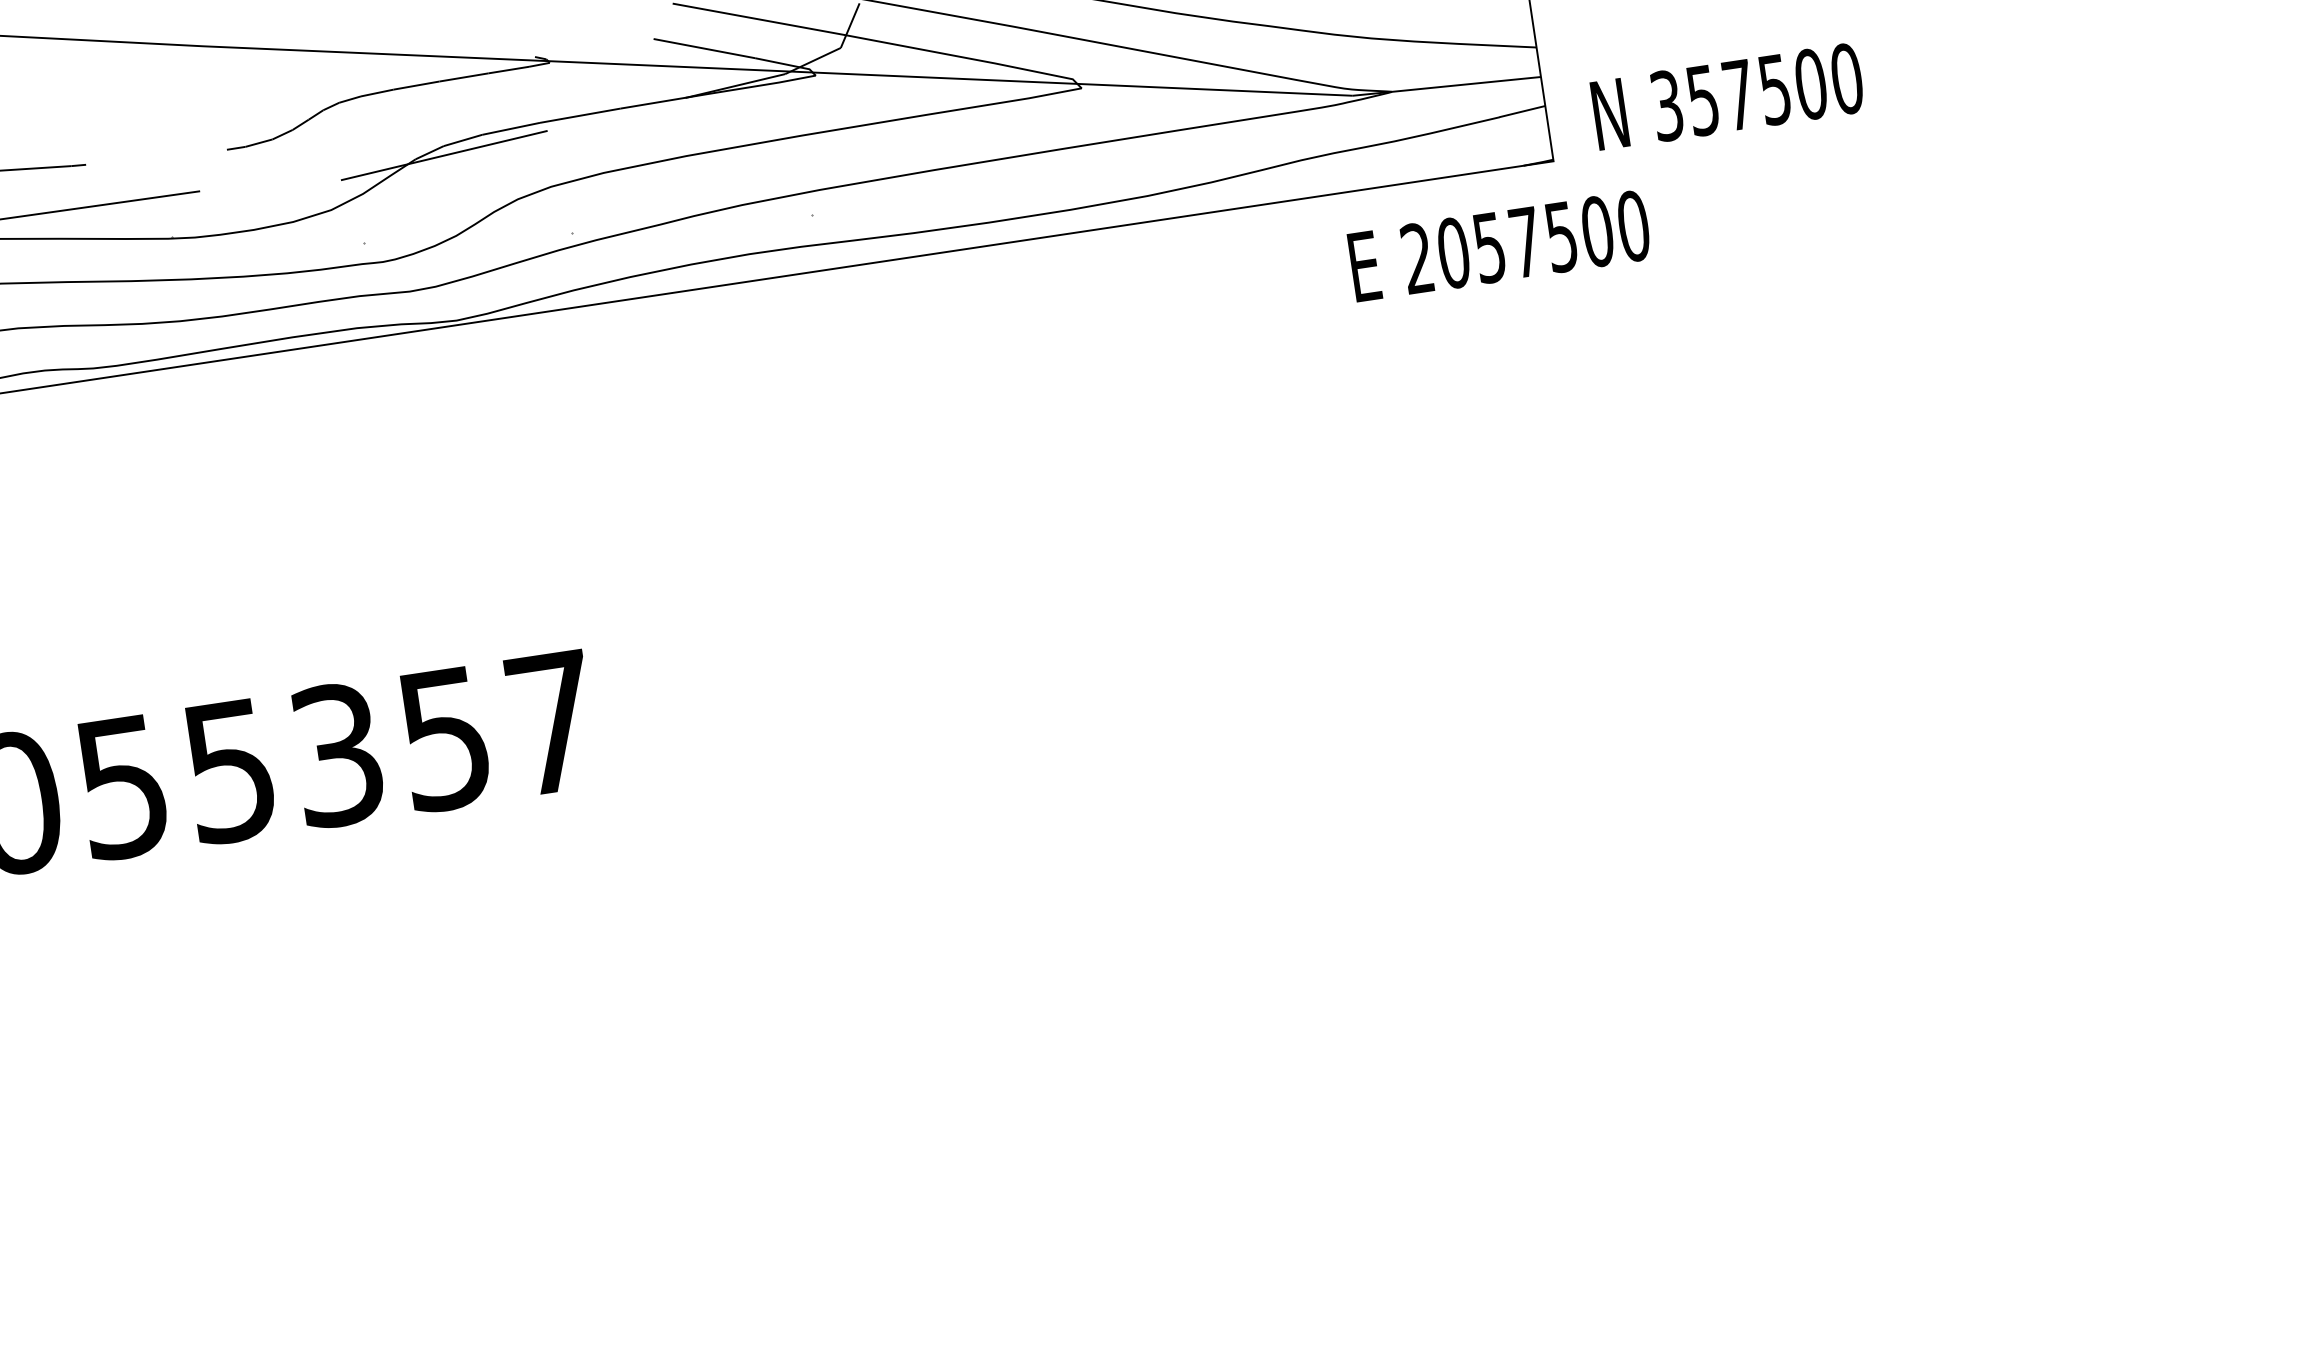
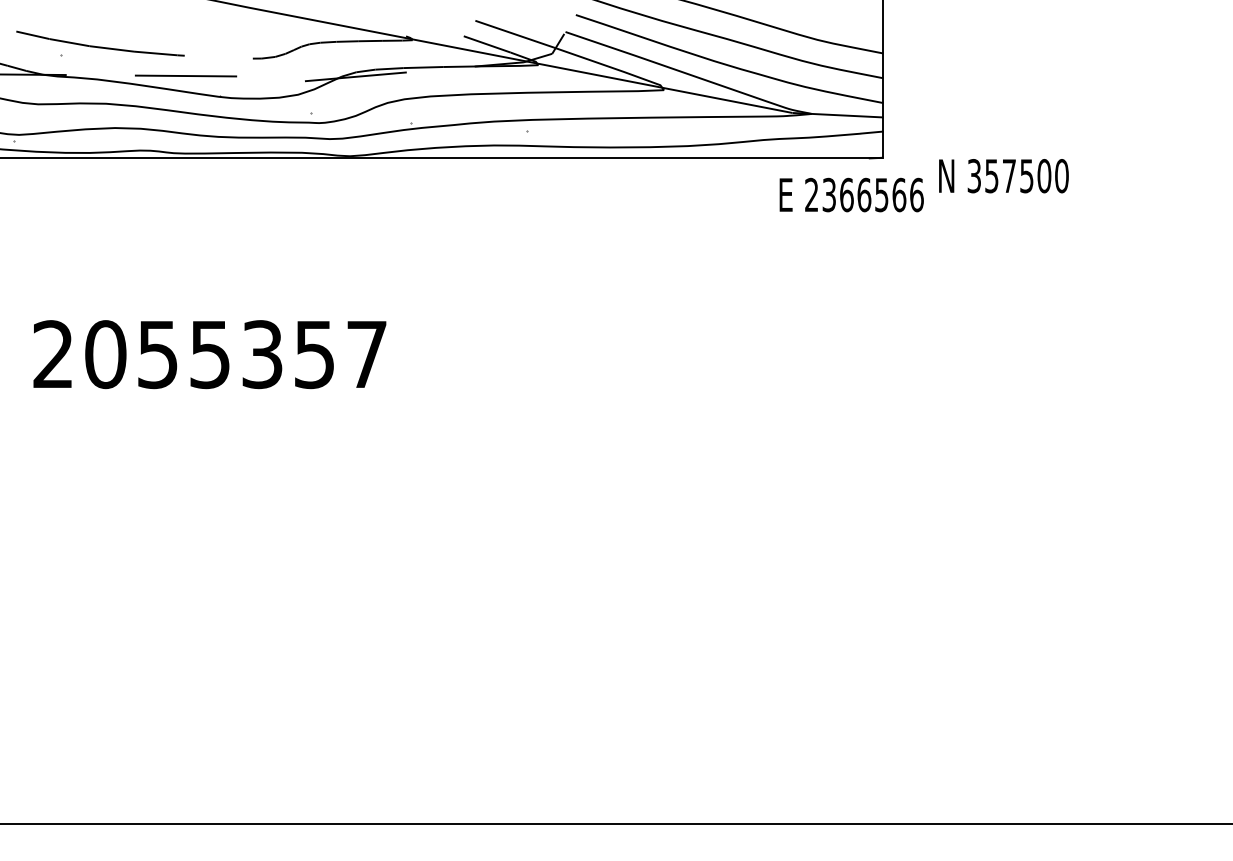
text: (1727, 97) -> (1003, 176), moved
text: (1542, 238) -> (872, 194), 2057500 -> 2366566

